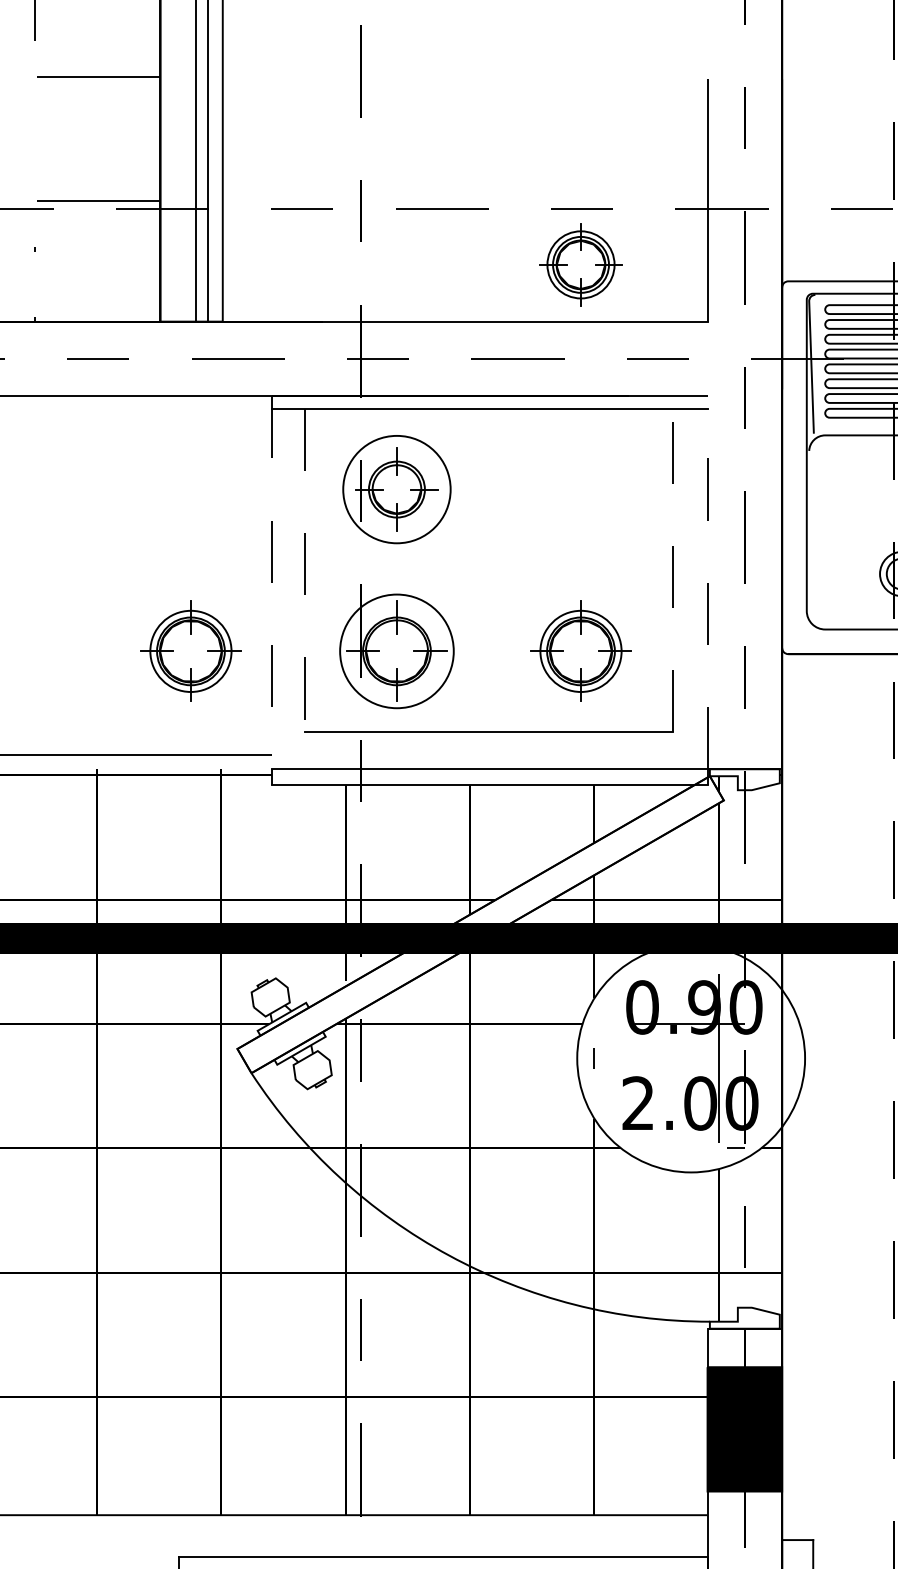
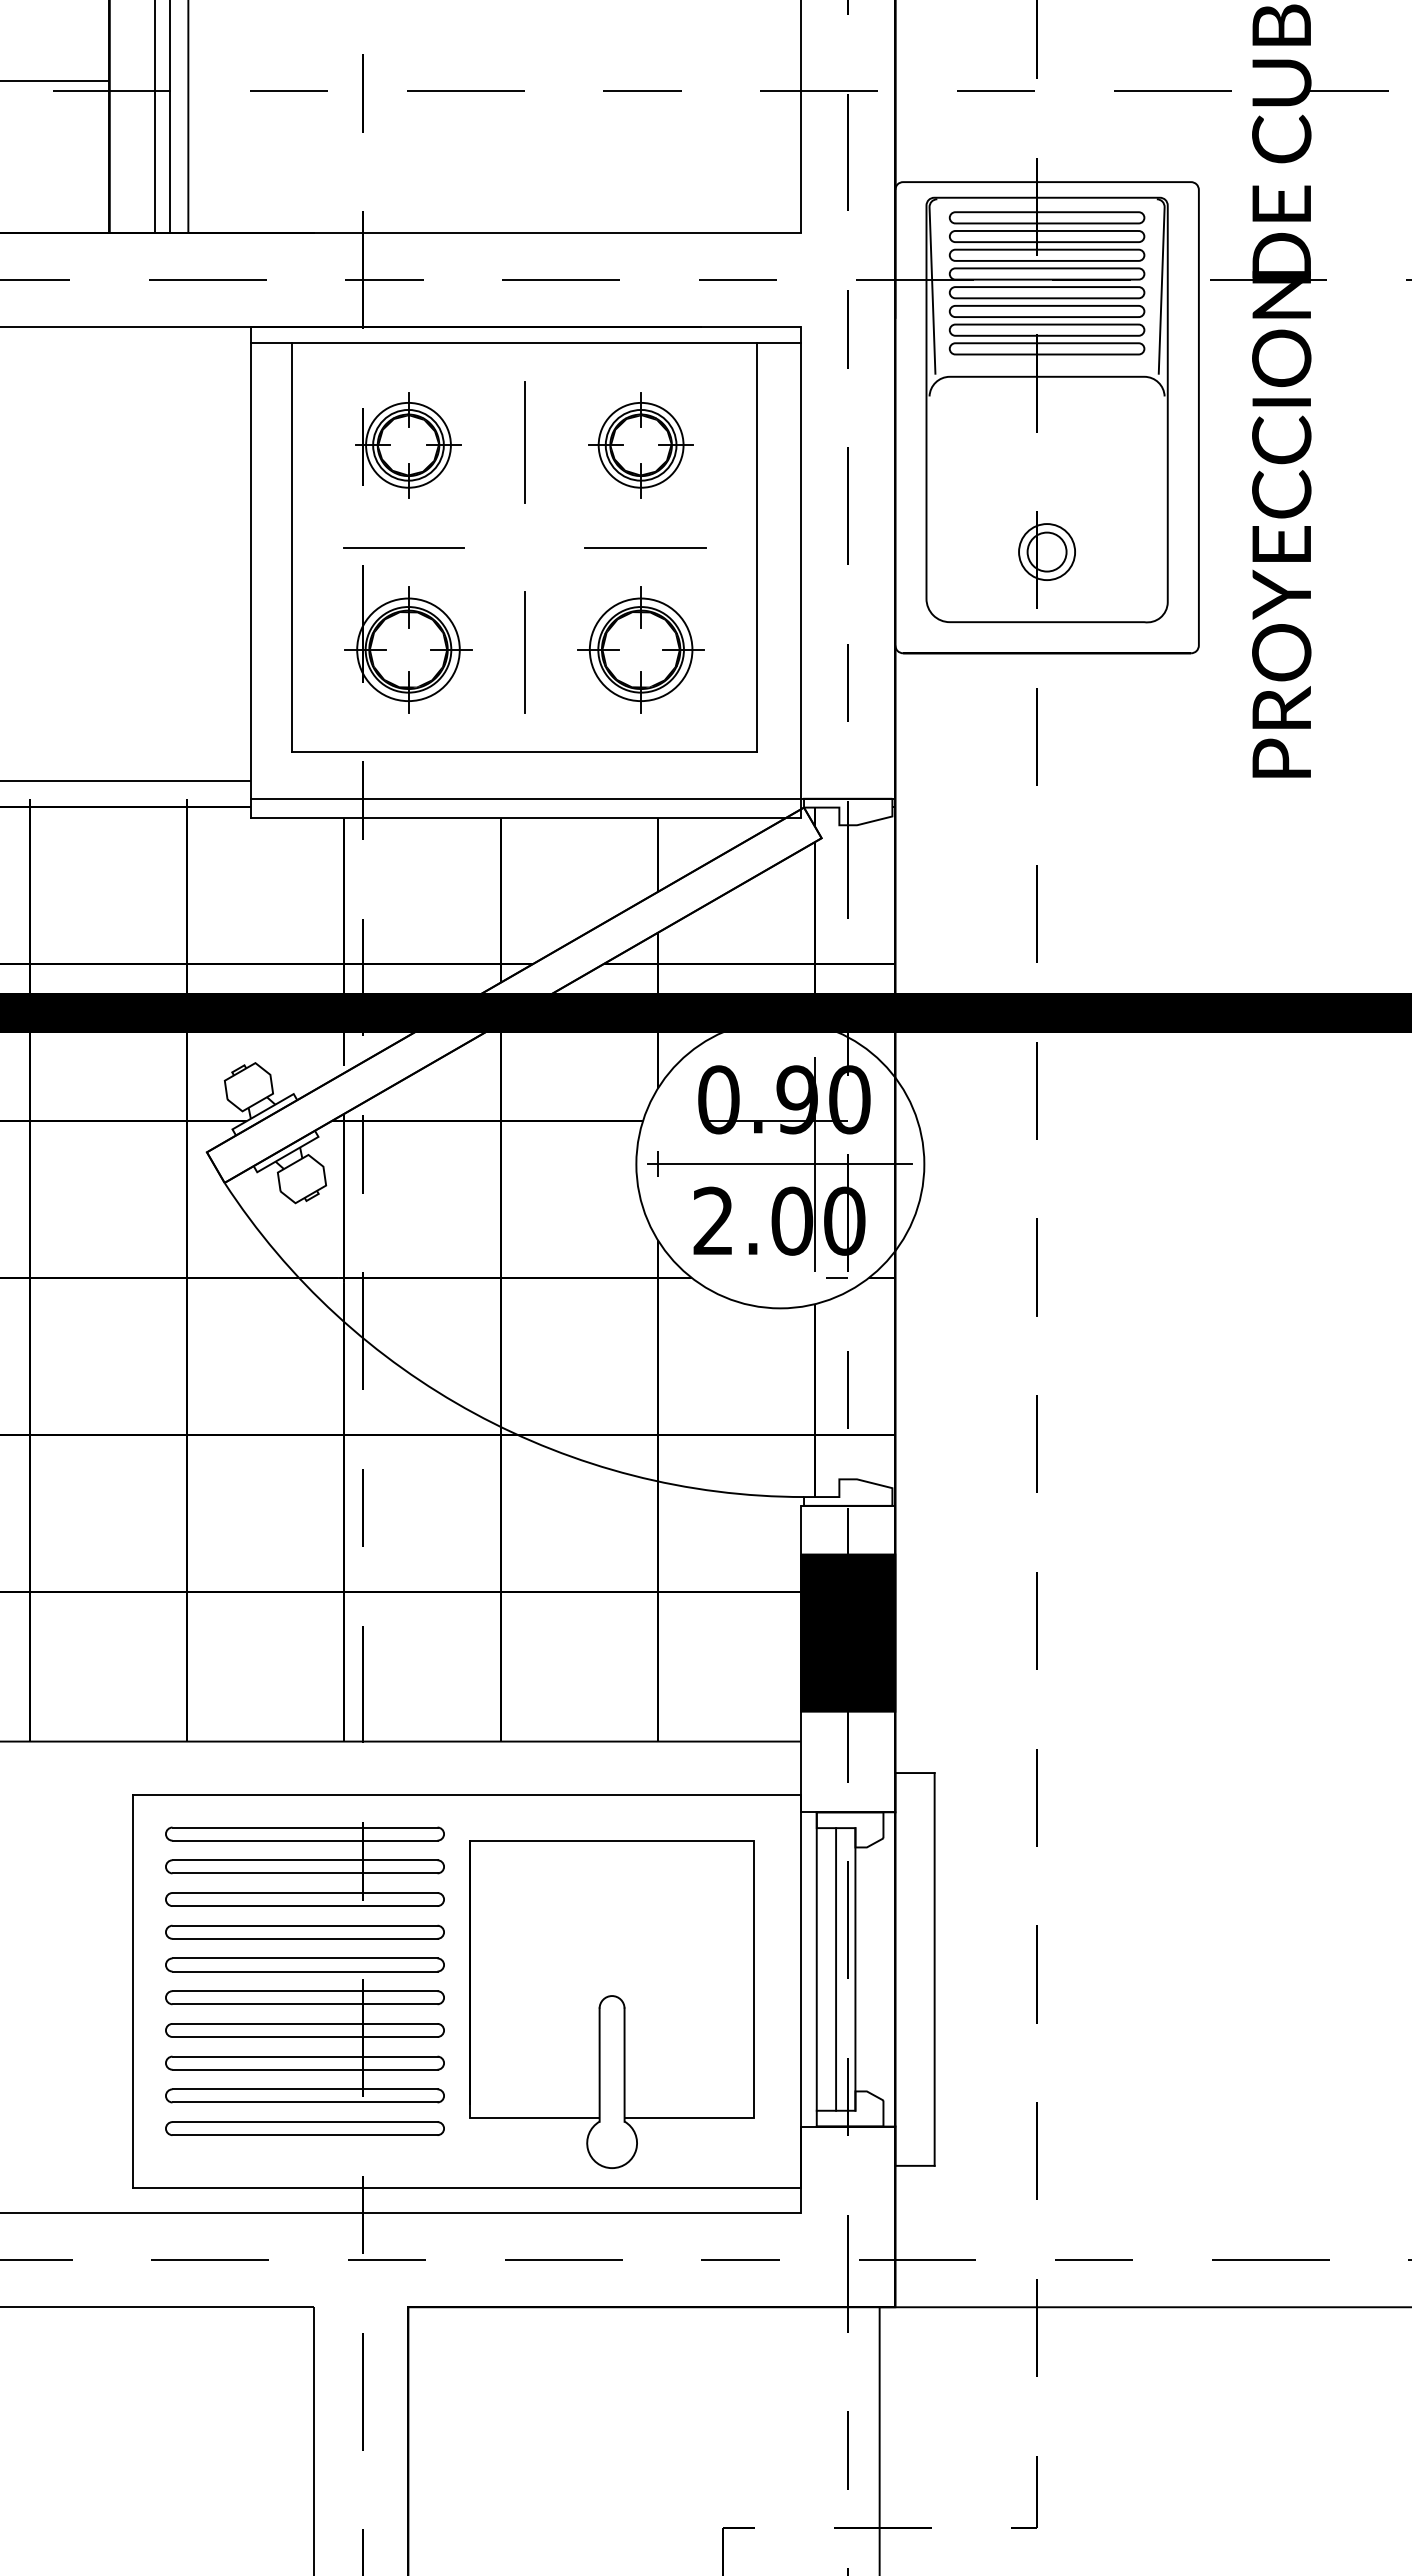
part: (580, 265) -> (640, 445), moved
fill: (396, 477) -> (408, 430), added
line: (488, 487) -> (524, 442), added
circle: (396, 488) -> (408, 444), size x0.62
line: (305, 570) -> (292, 547), dashed -> solid
line: (392, 570) -> (403, 547), added
line: (584, 570) -> (645, 547), added
line: (673, 570) -> (757, 547), dashed -> solid
line: (707, 583) -> (801, 563), dashed -> solid
line: (272, 591) -> (251, 573), dashed -> solid
fill: (396, 636) -> (408, 630), added
part: (190, 651) -> (147, 649), removed
circle: (396, 651) -> (408, 649), size x0.71
line: (488, 653) -> (524, 652), added
line: (690, 1058) -> (779, 1164), added

